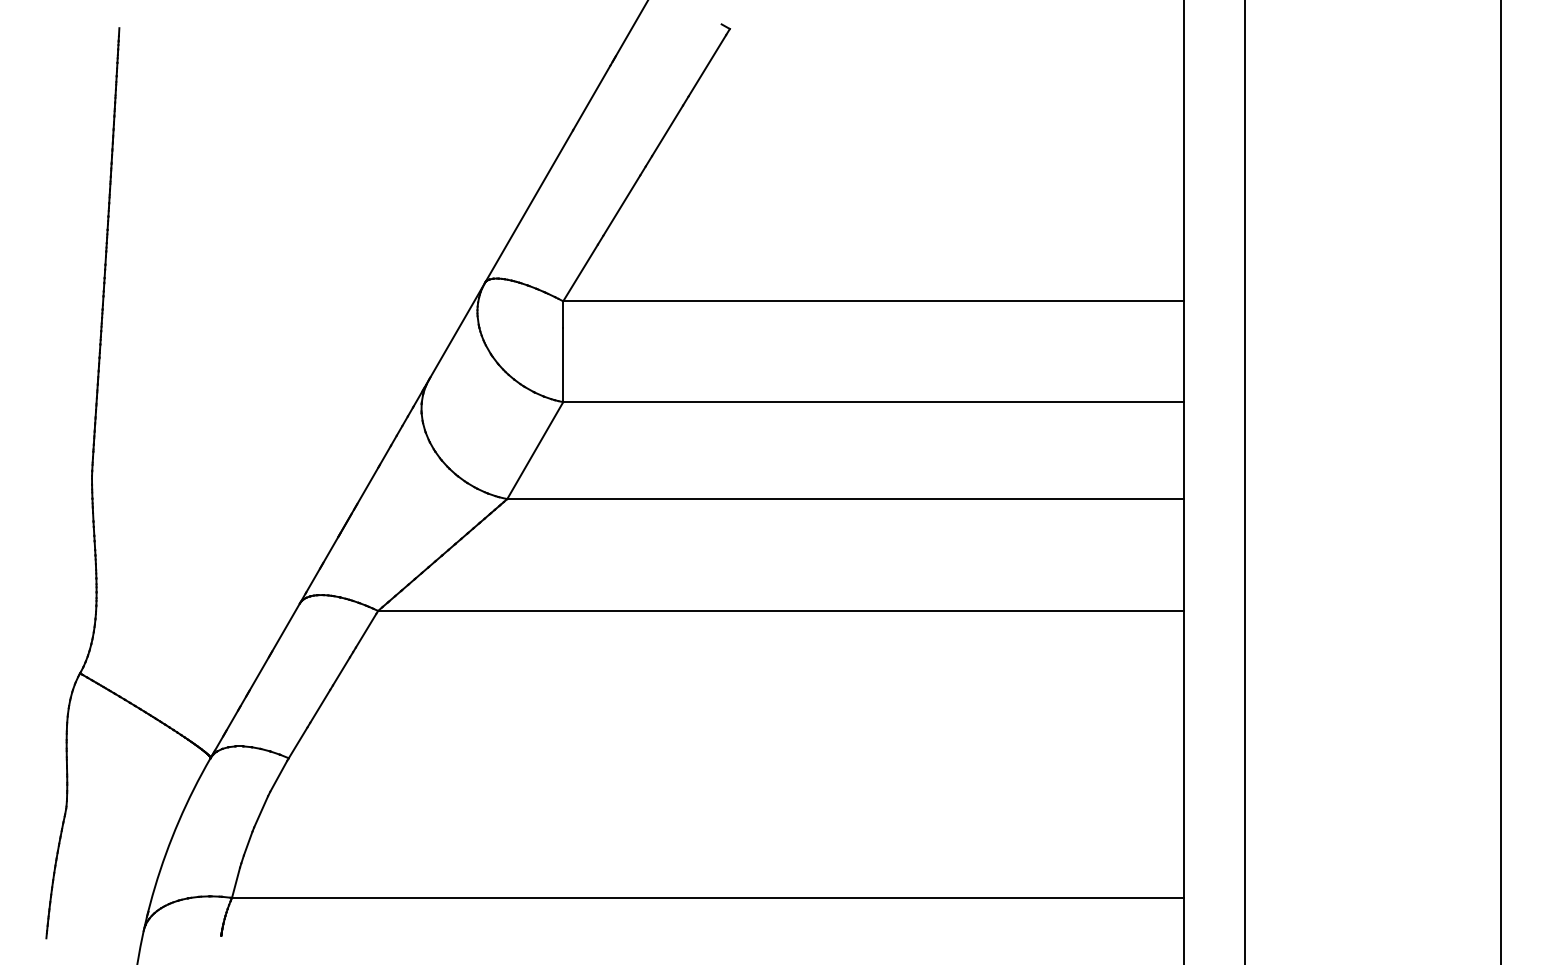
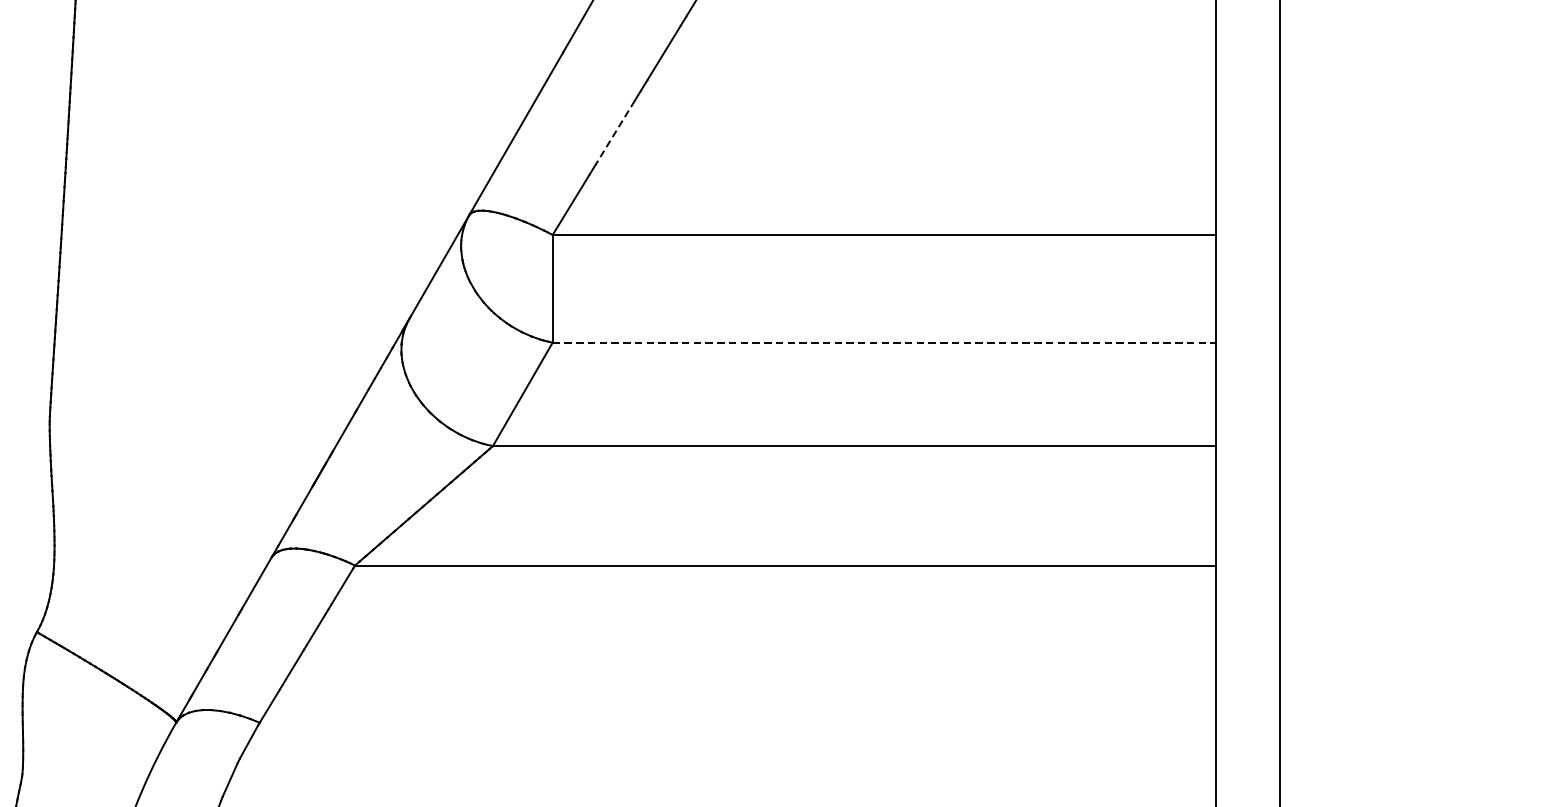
line: (621, 206) -> (614, 133), solid -> dashed
line: (873, 402) -> (883, 342), solid -> dashed

